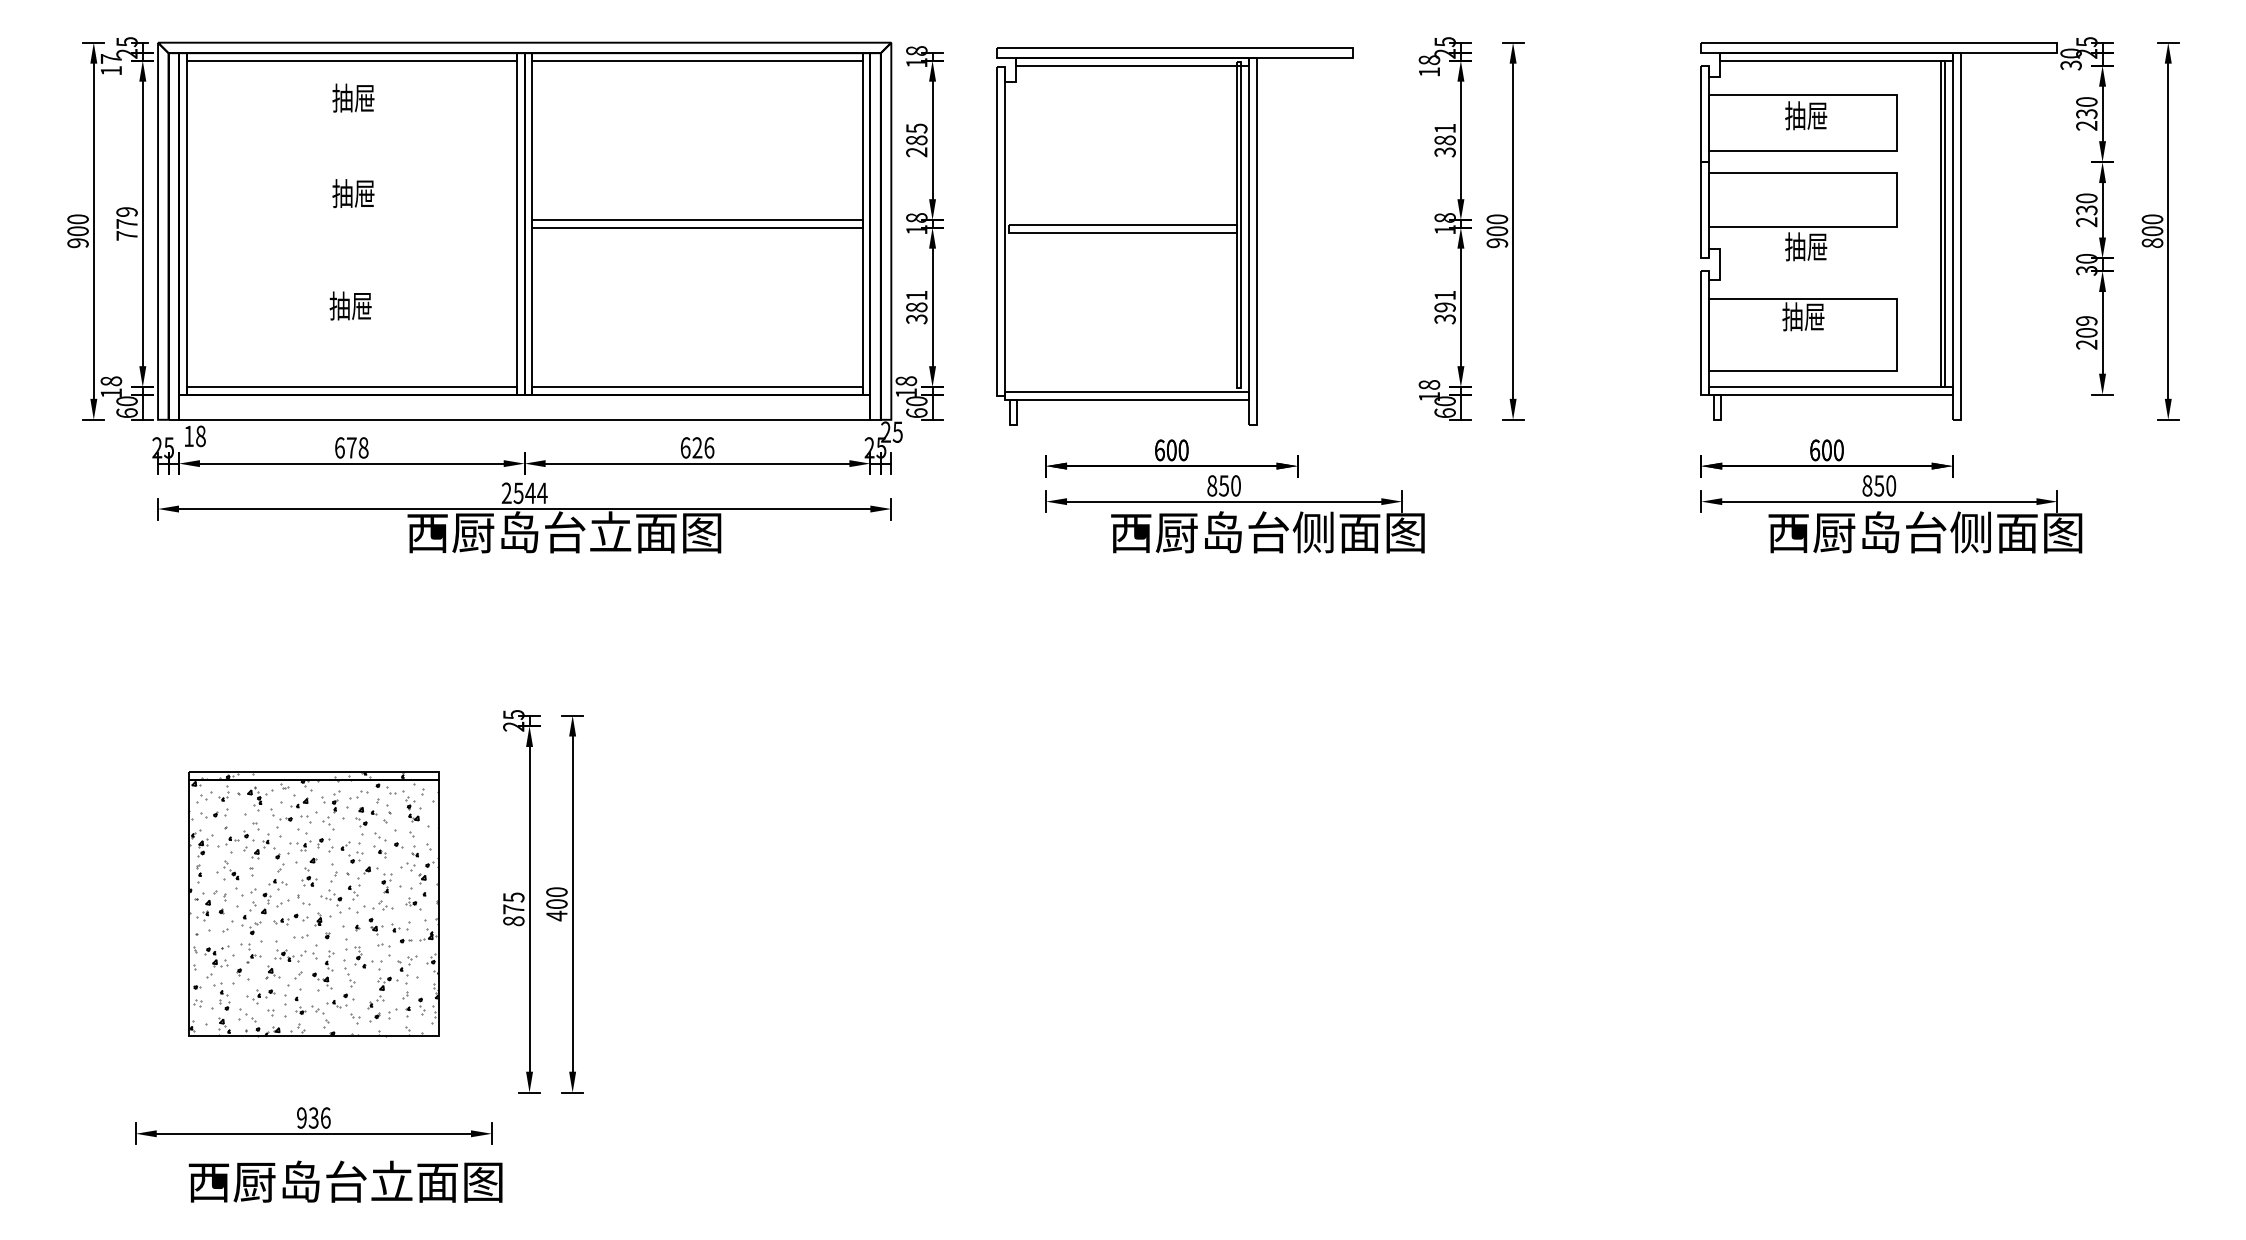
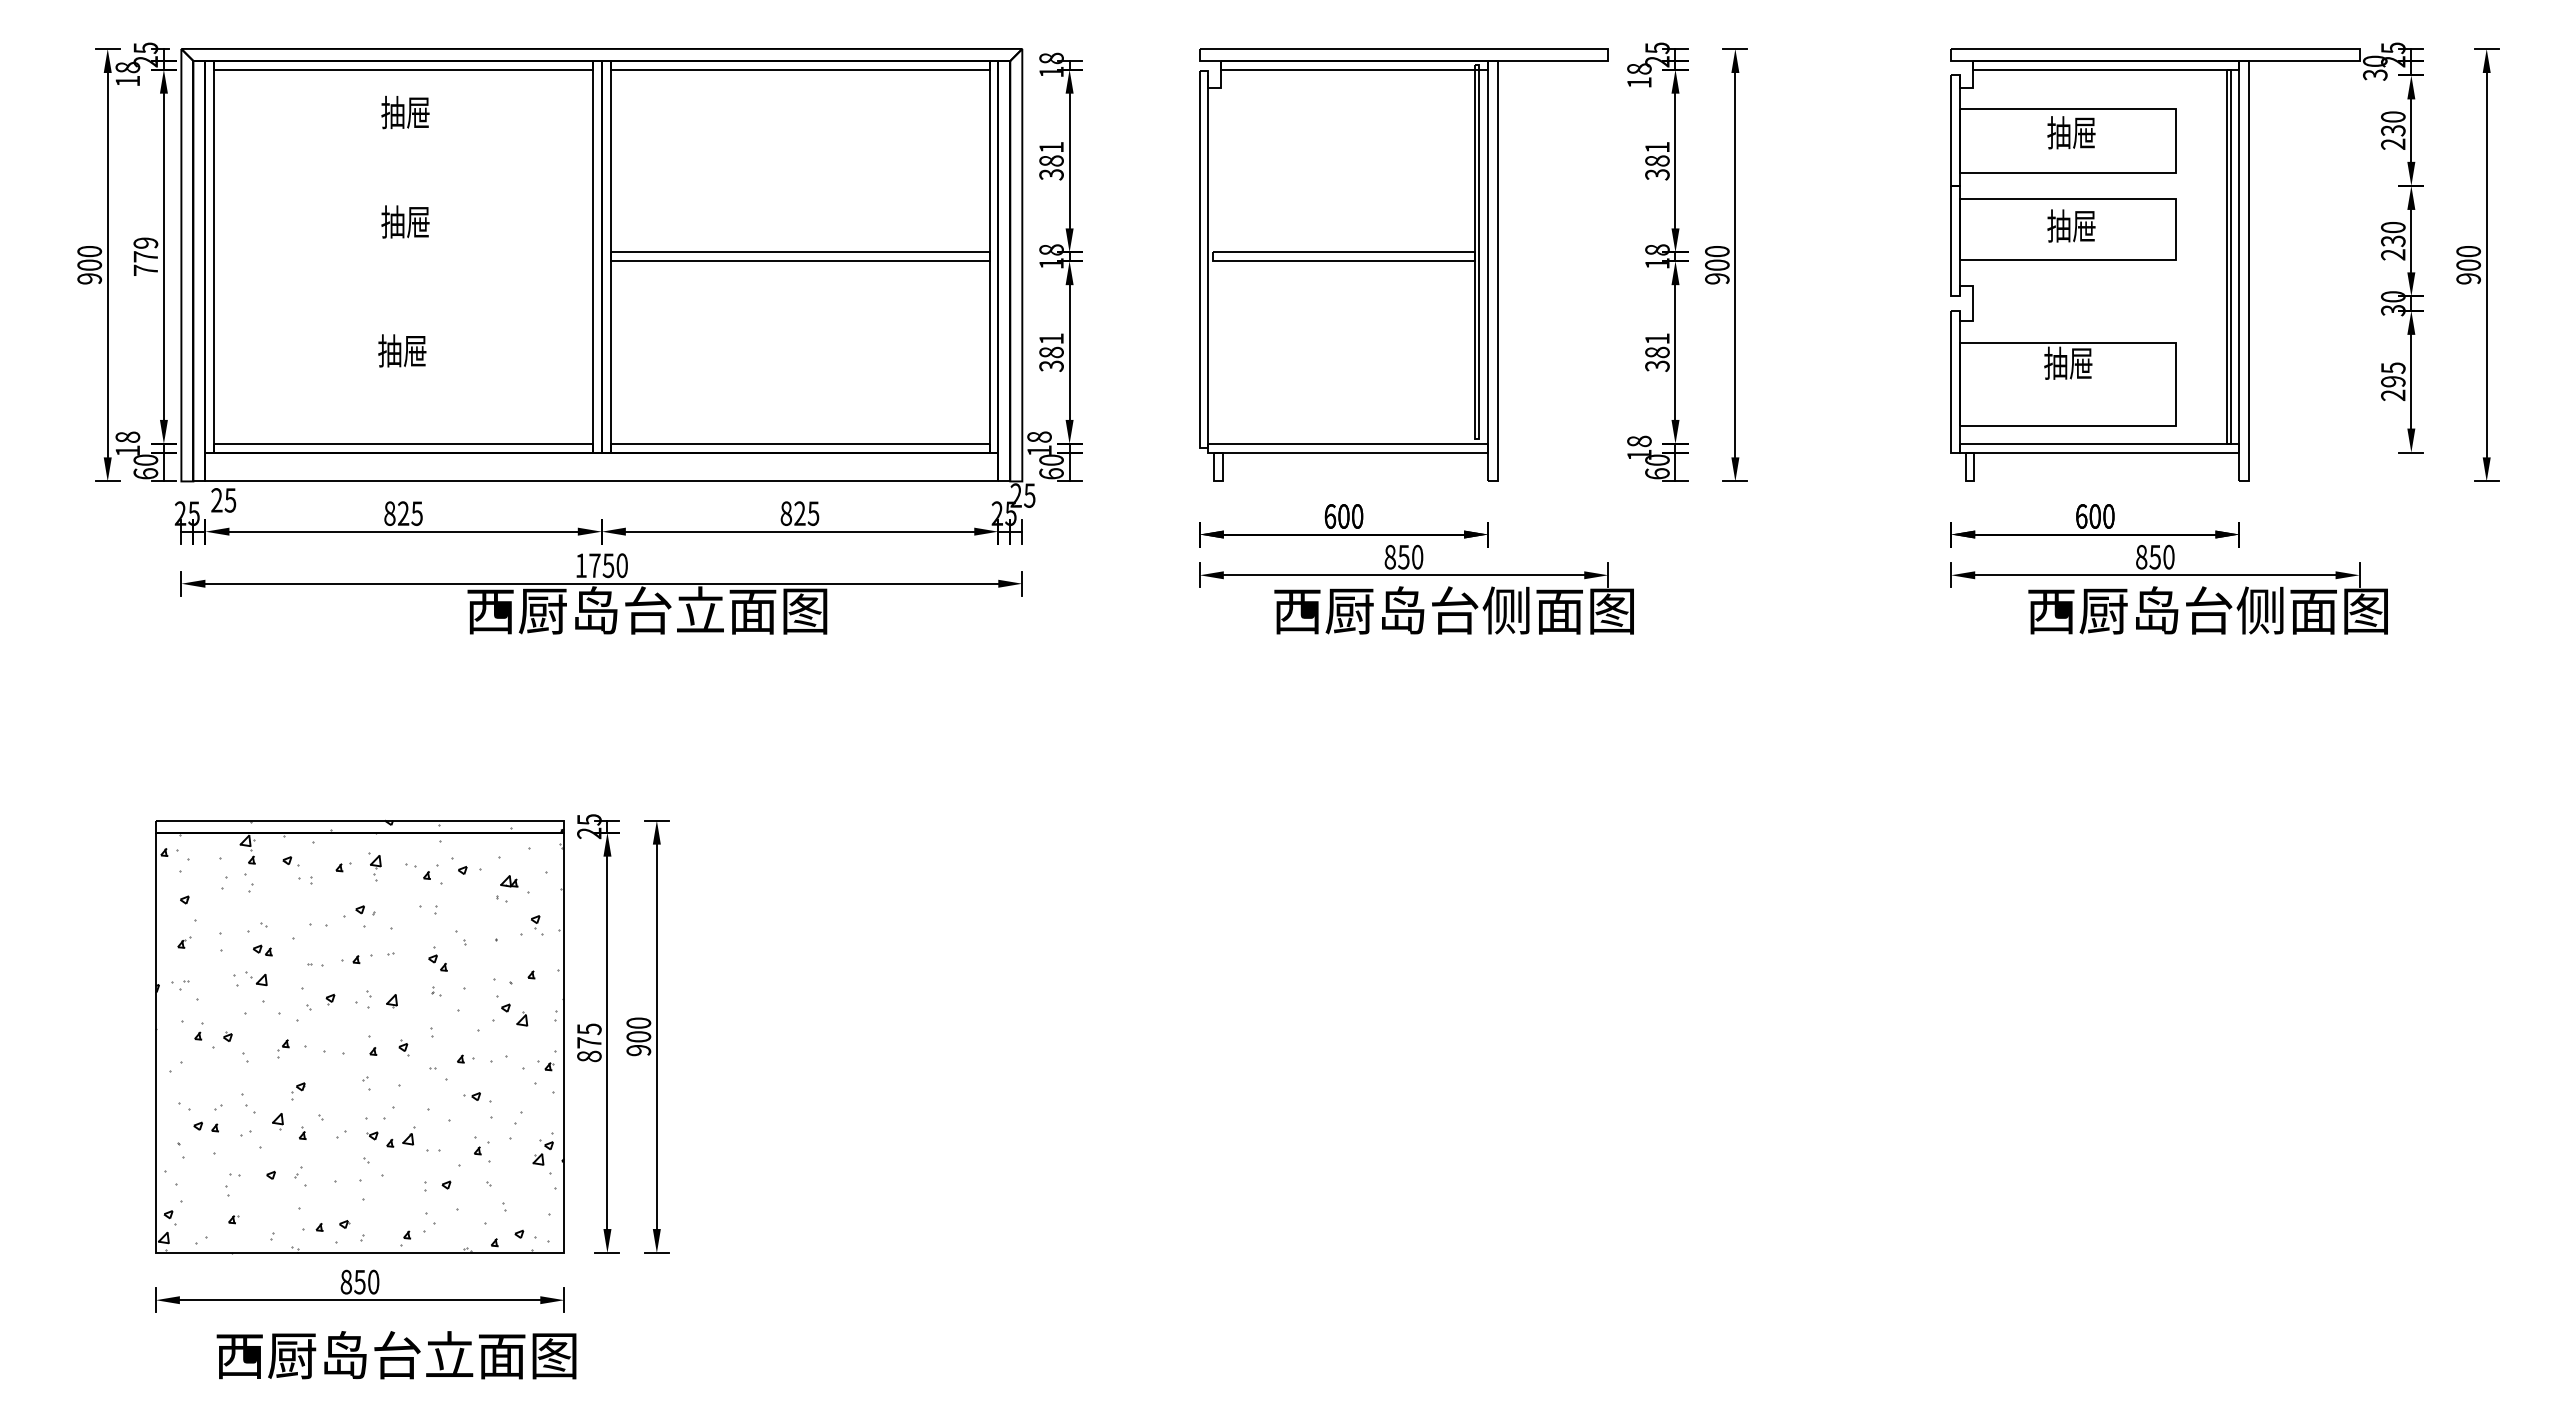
text: (111, 58) -> (127, 67), 17 -> 18
text: (916, 139) -> (1051, 160), 285 -> 381
part: (1174, 235) -> (1403, 264), moved
text: (2152, 242) -> (2468, 278), 800 -> 900
text: (1806, 246) -> (2071, 225), moved
text: (1445, 307) -> (1657, 352), 391 -> 381
text: (2086, 326) -> (2393, 374), 209 -> 295
text: (194, 436) -> (223, 500), 18 -> 25
text: (351, 447) -> (403, 513), 678 -> 825
text: (697, 447) -> (799, 513), 626 -> 825
text: (524, 493) -> (601, 565), 2544 -> 1750
part: (313, 903) -> (359, 1036), size x1.43
text: (556, 916) -> (638, 1050), 400 -> 900
text: (313, 1117) -> (359, 1281), 936 -> 850

